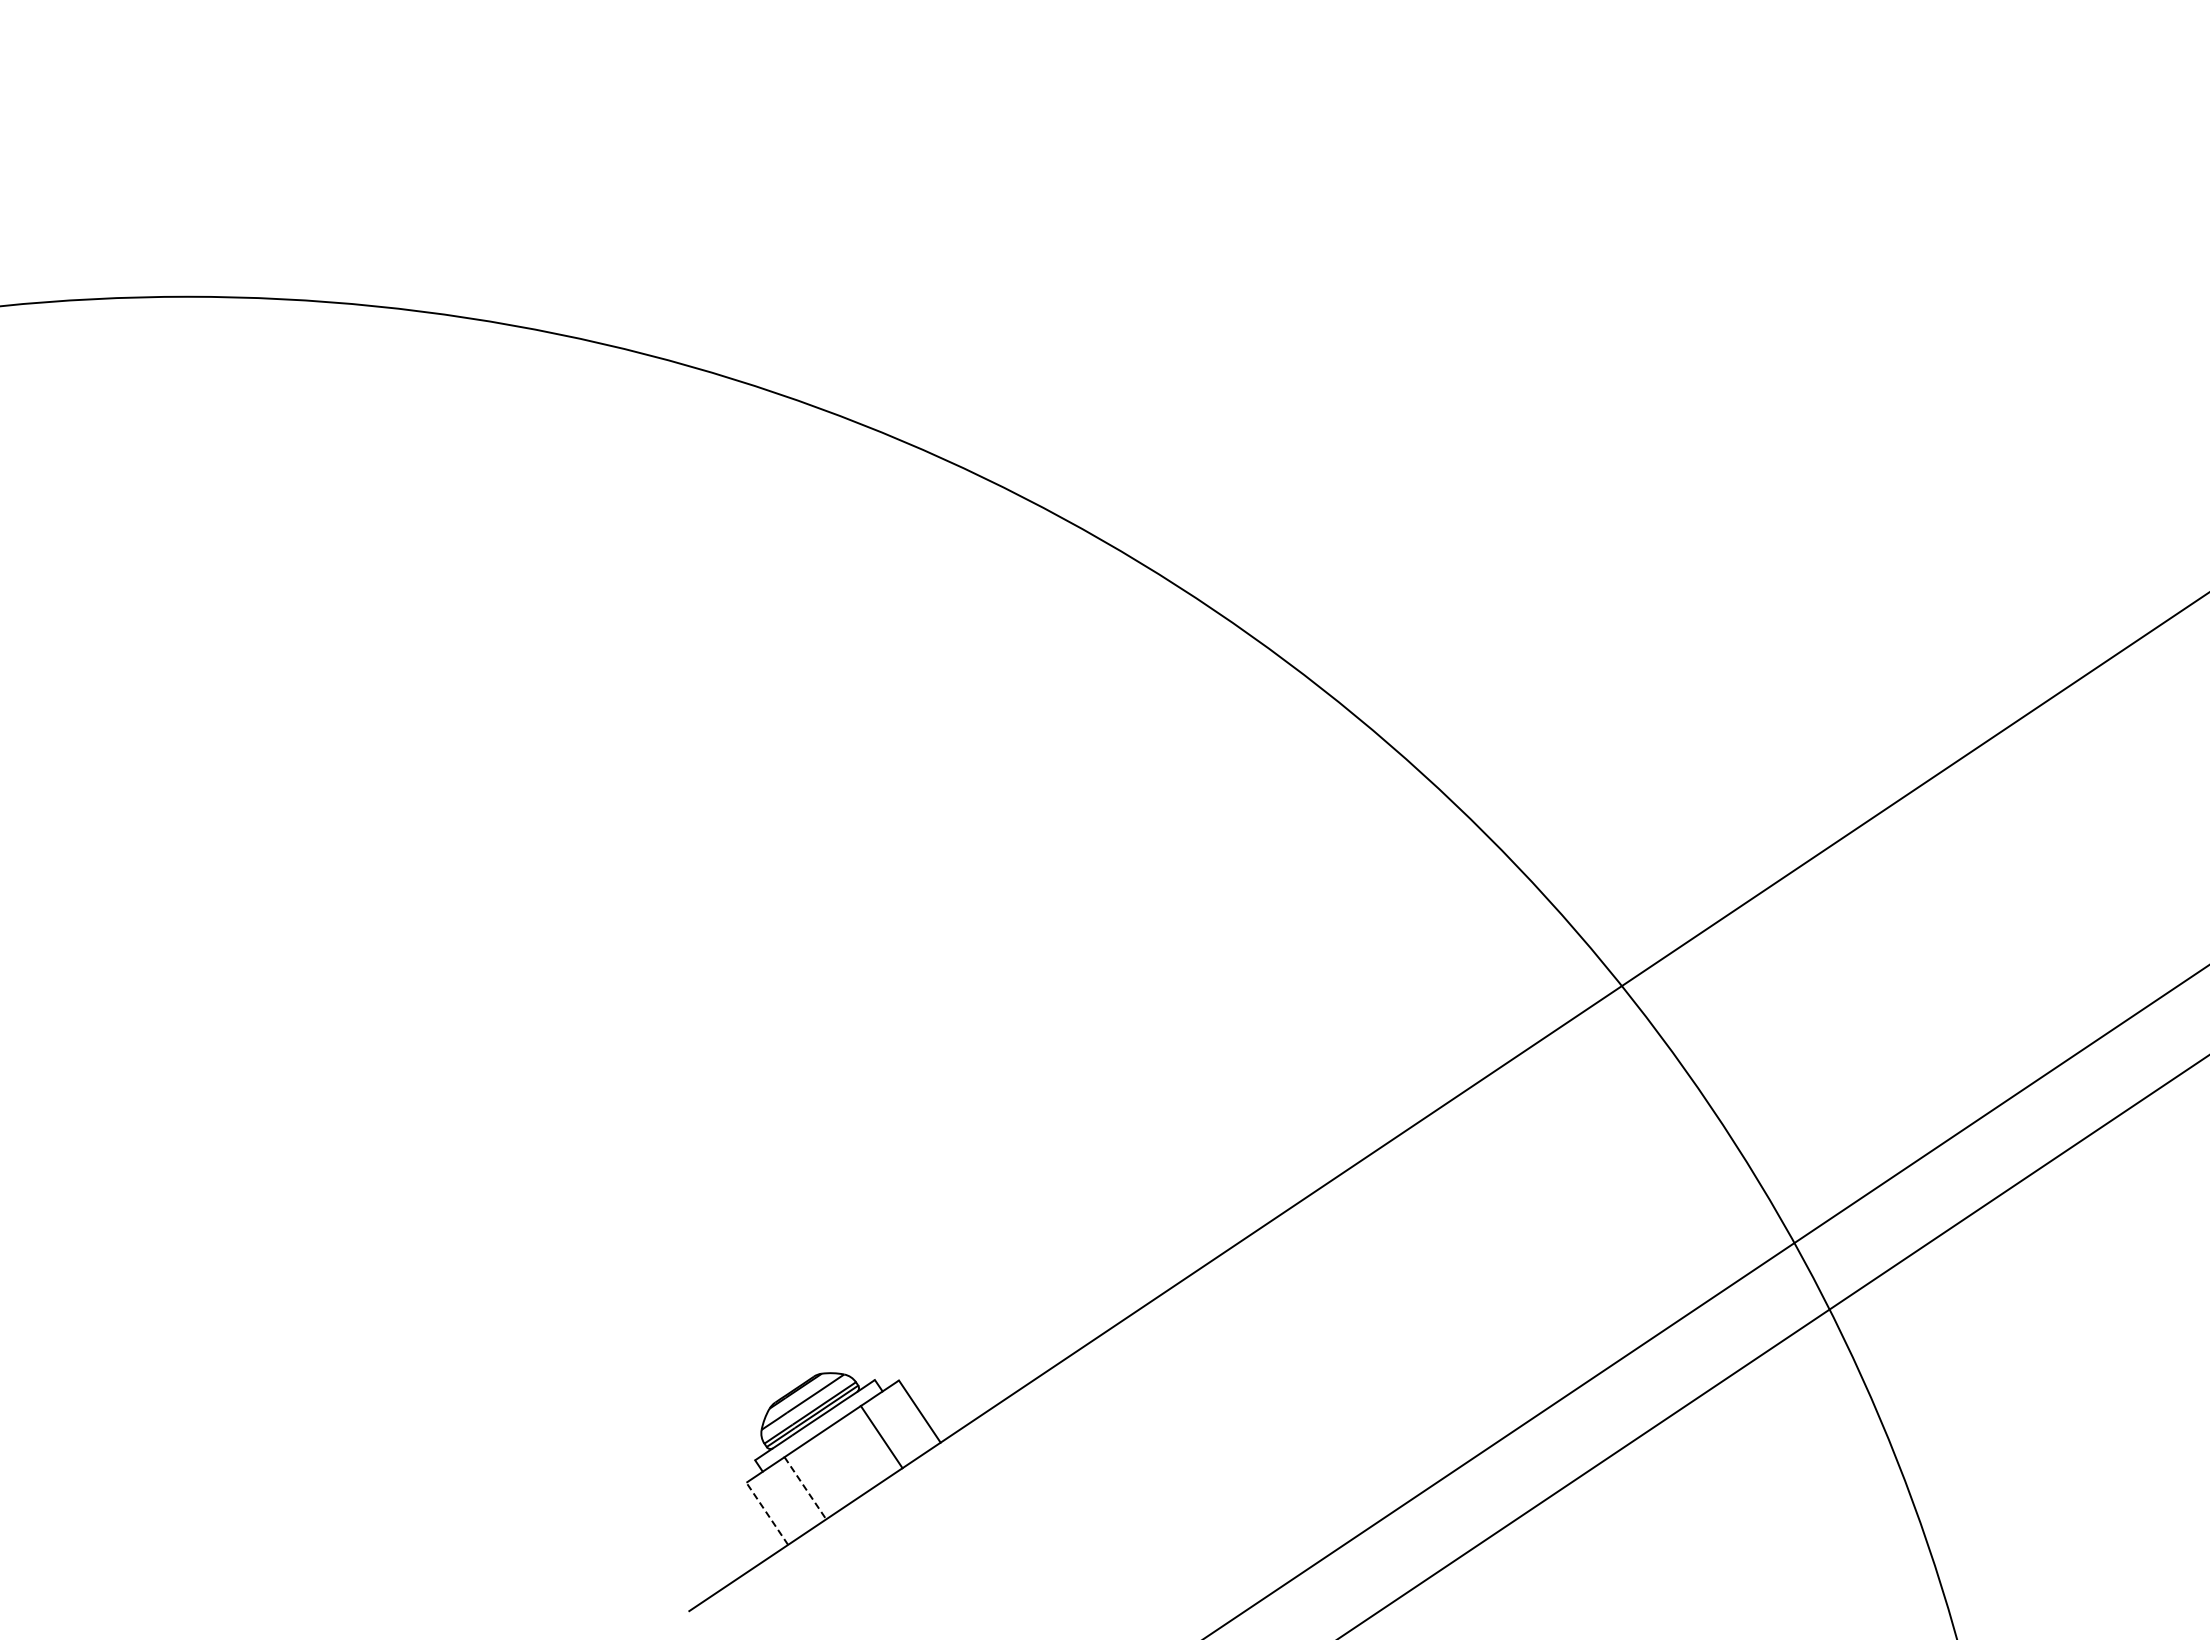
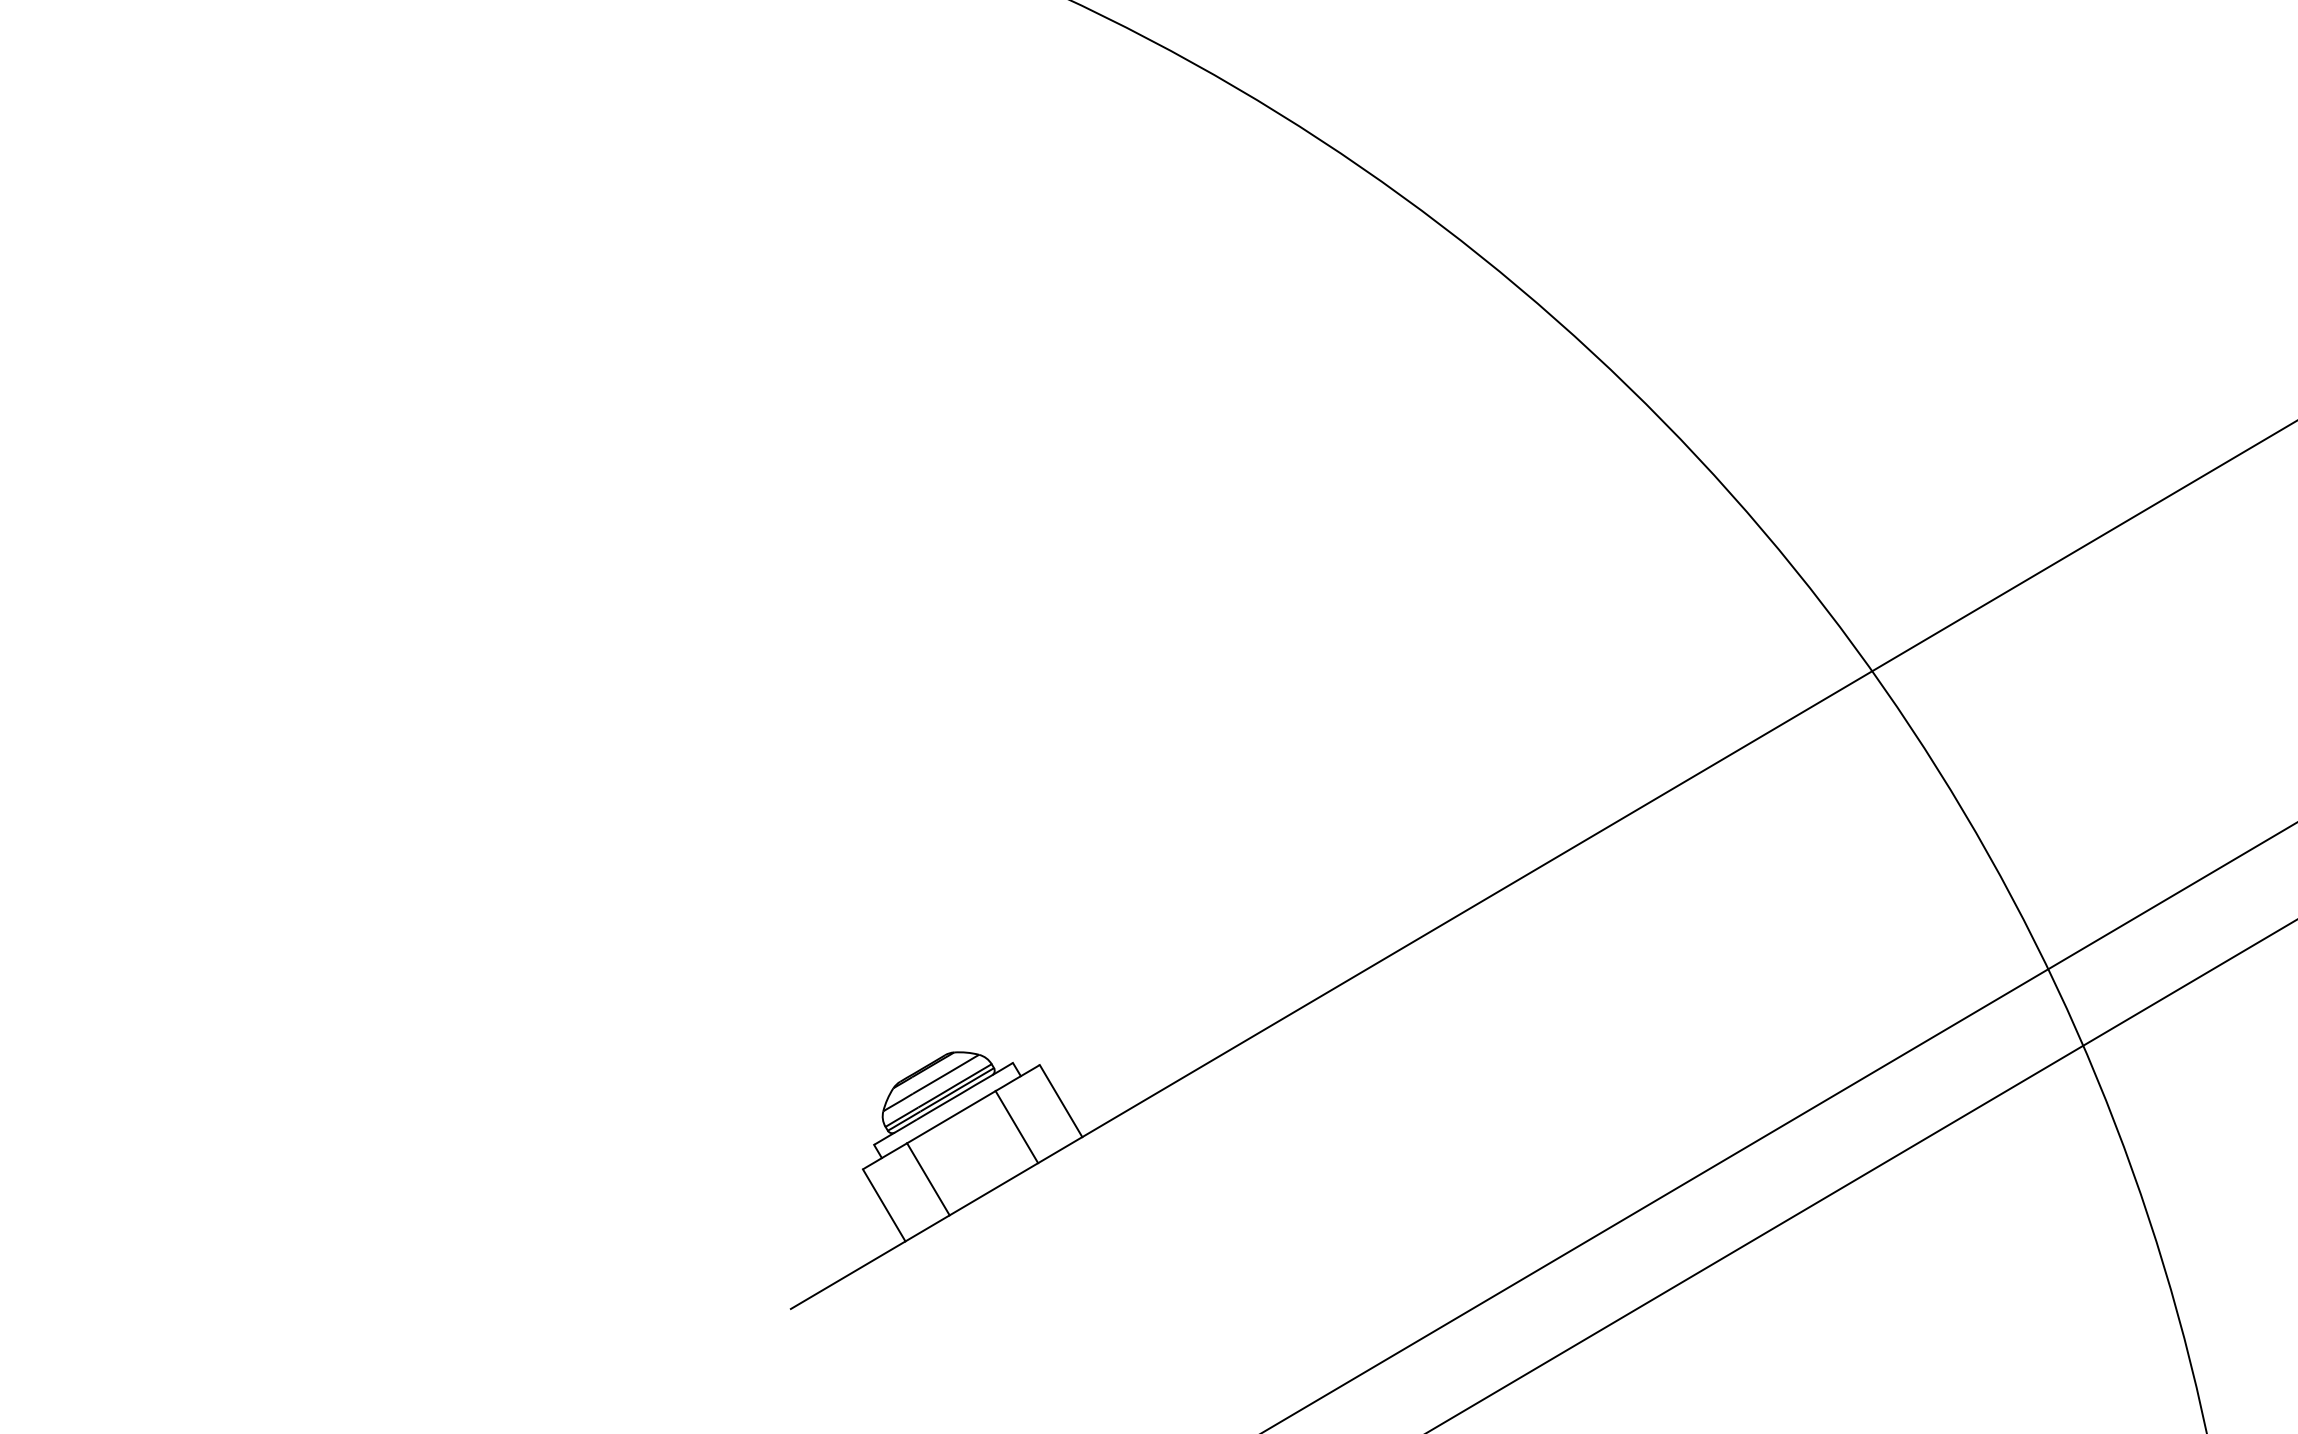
line: (805, 1488) -> (928, 1179), dashed -> solid
line: (767, 1513) -> (884, 1205), dashed -> solid

